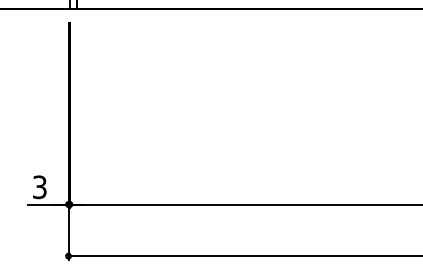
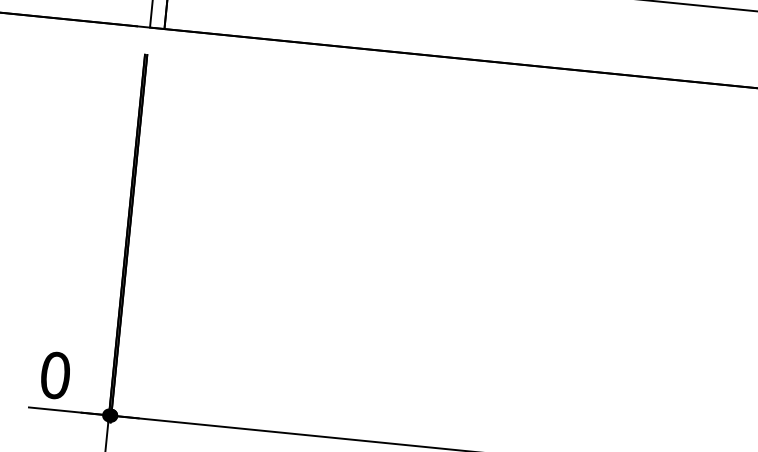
text: (39, 187) -> (54, 375), 3 -> 0

